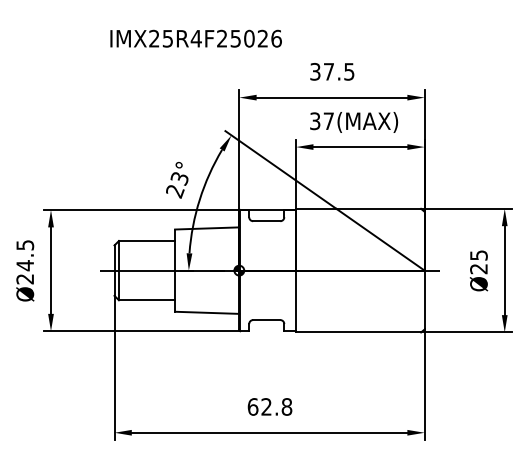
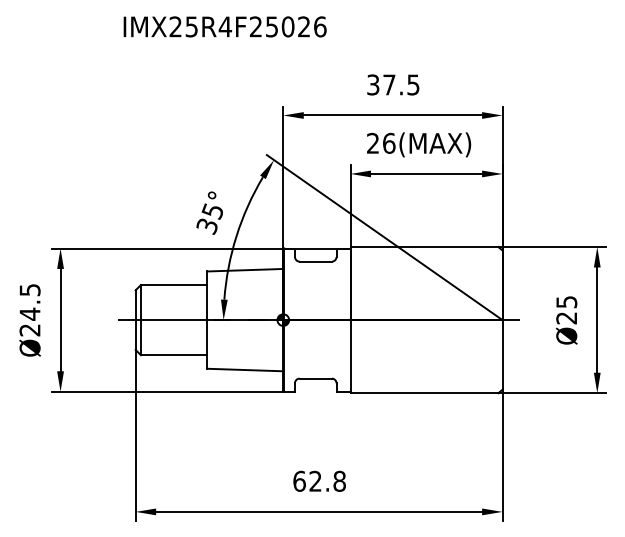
text: (195, 38) -> (224, 26), moved
text: (322, 121) -> (381, 143), 37(MAX) -> 26(MAX)
text: (176, 185) -> (208, 219), 23° -> 35°

